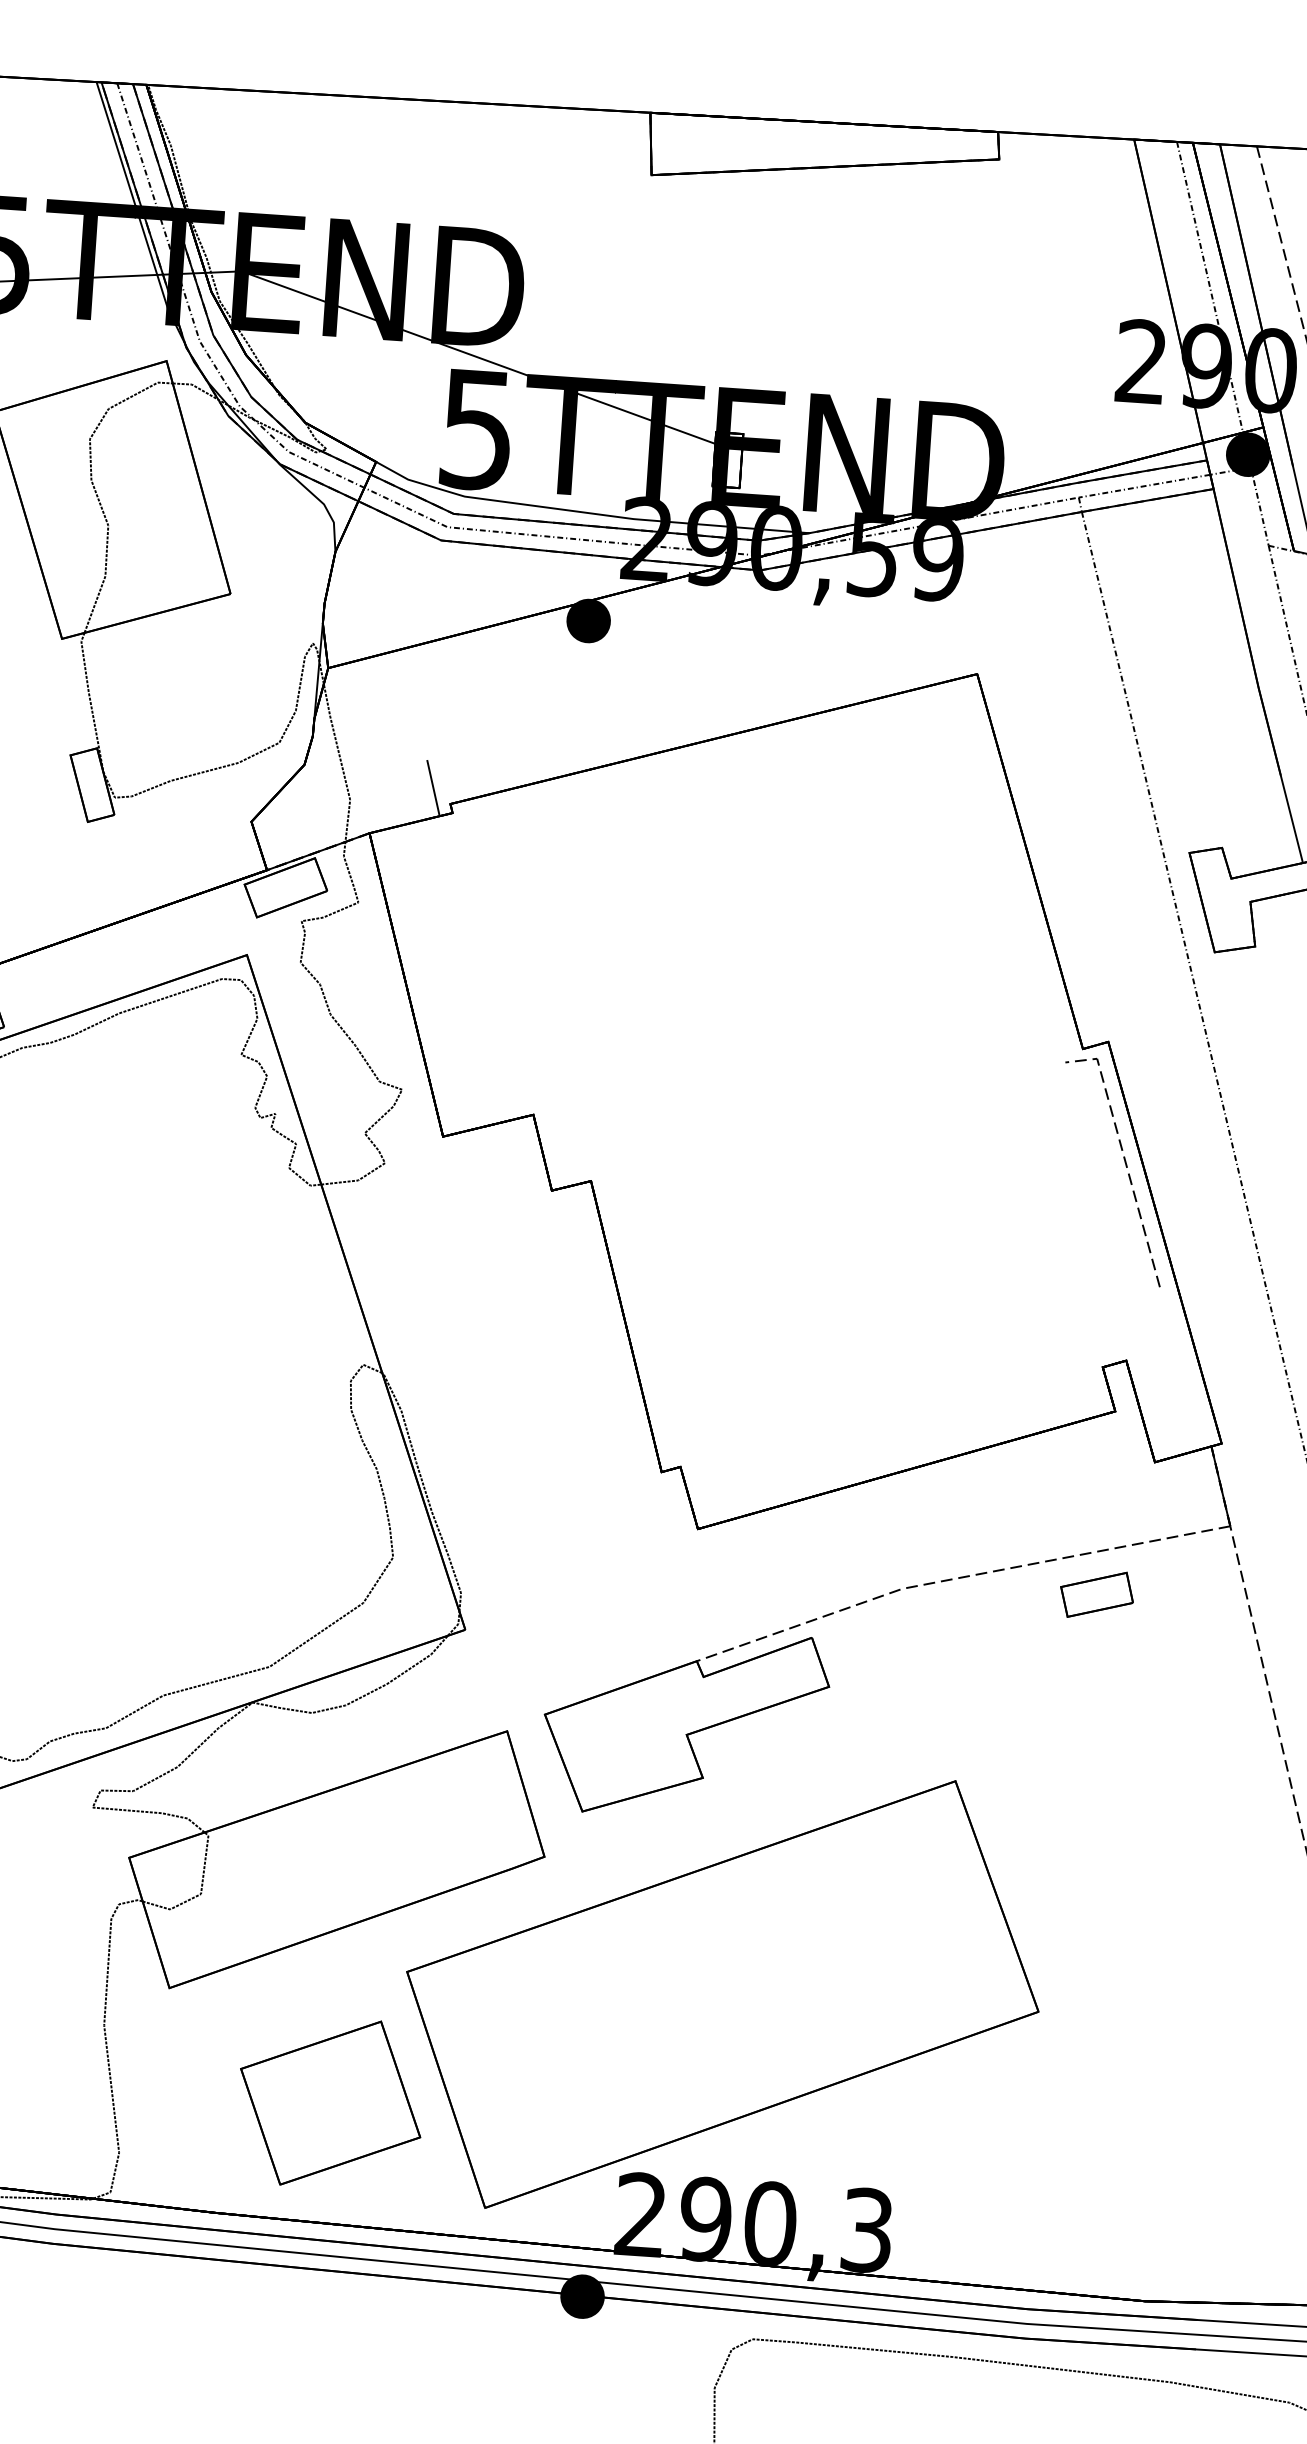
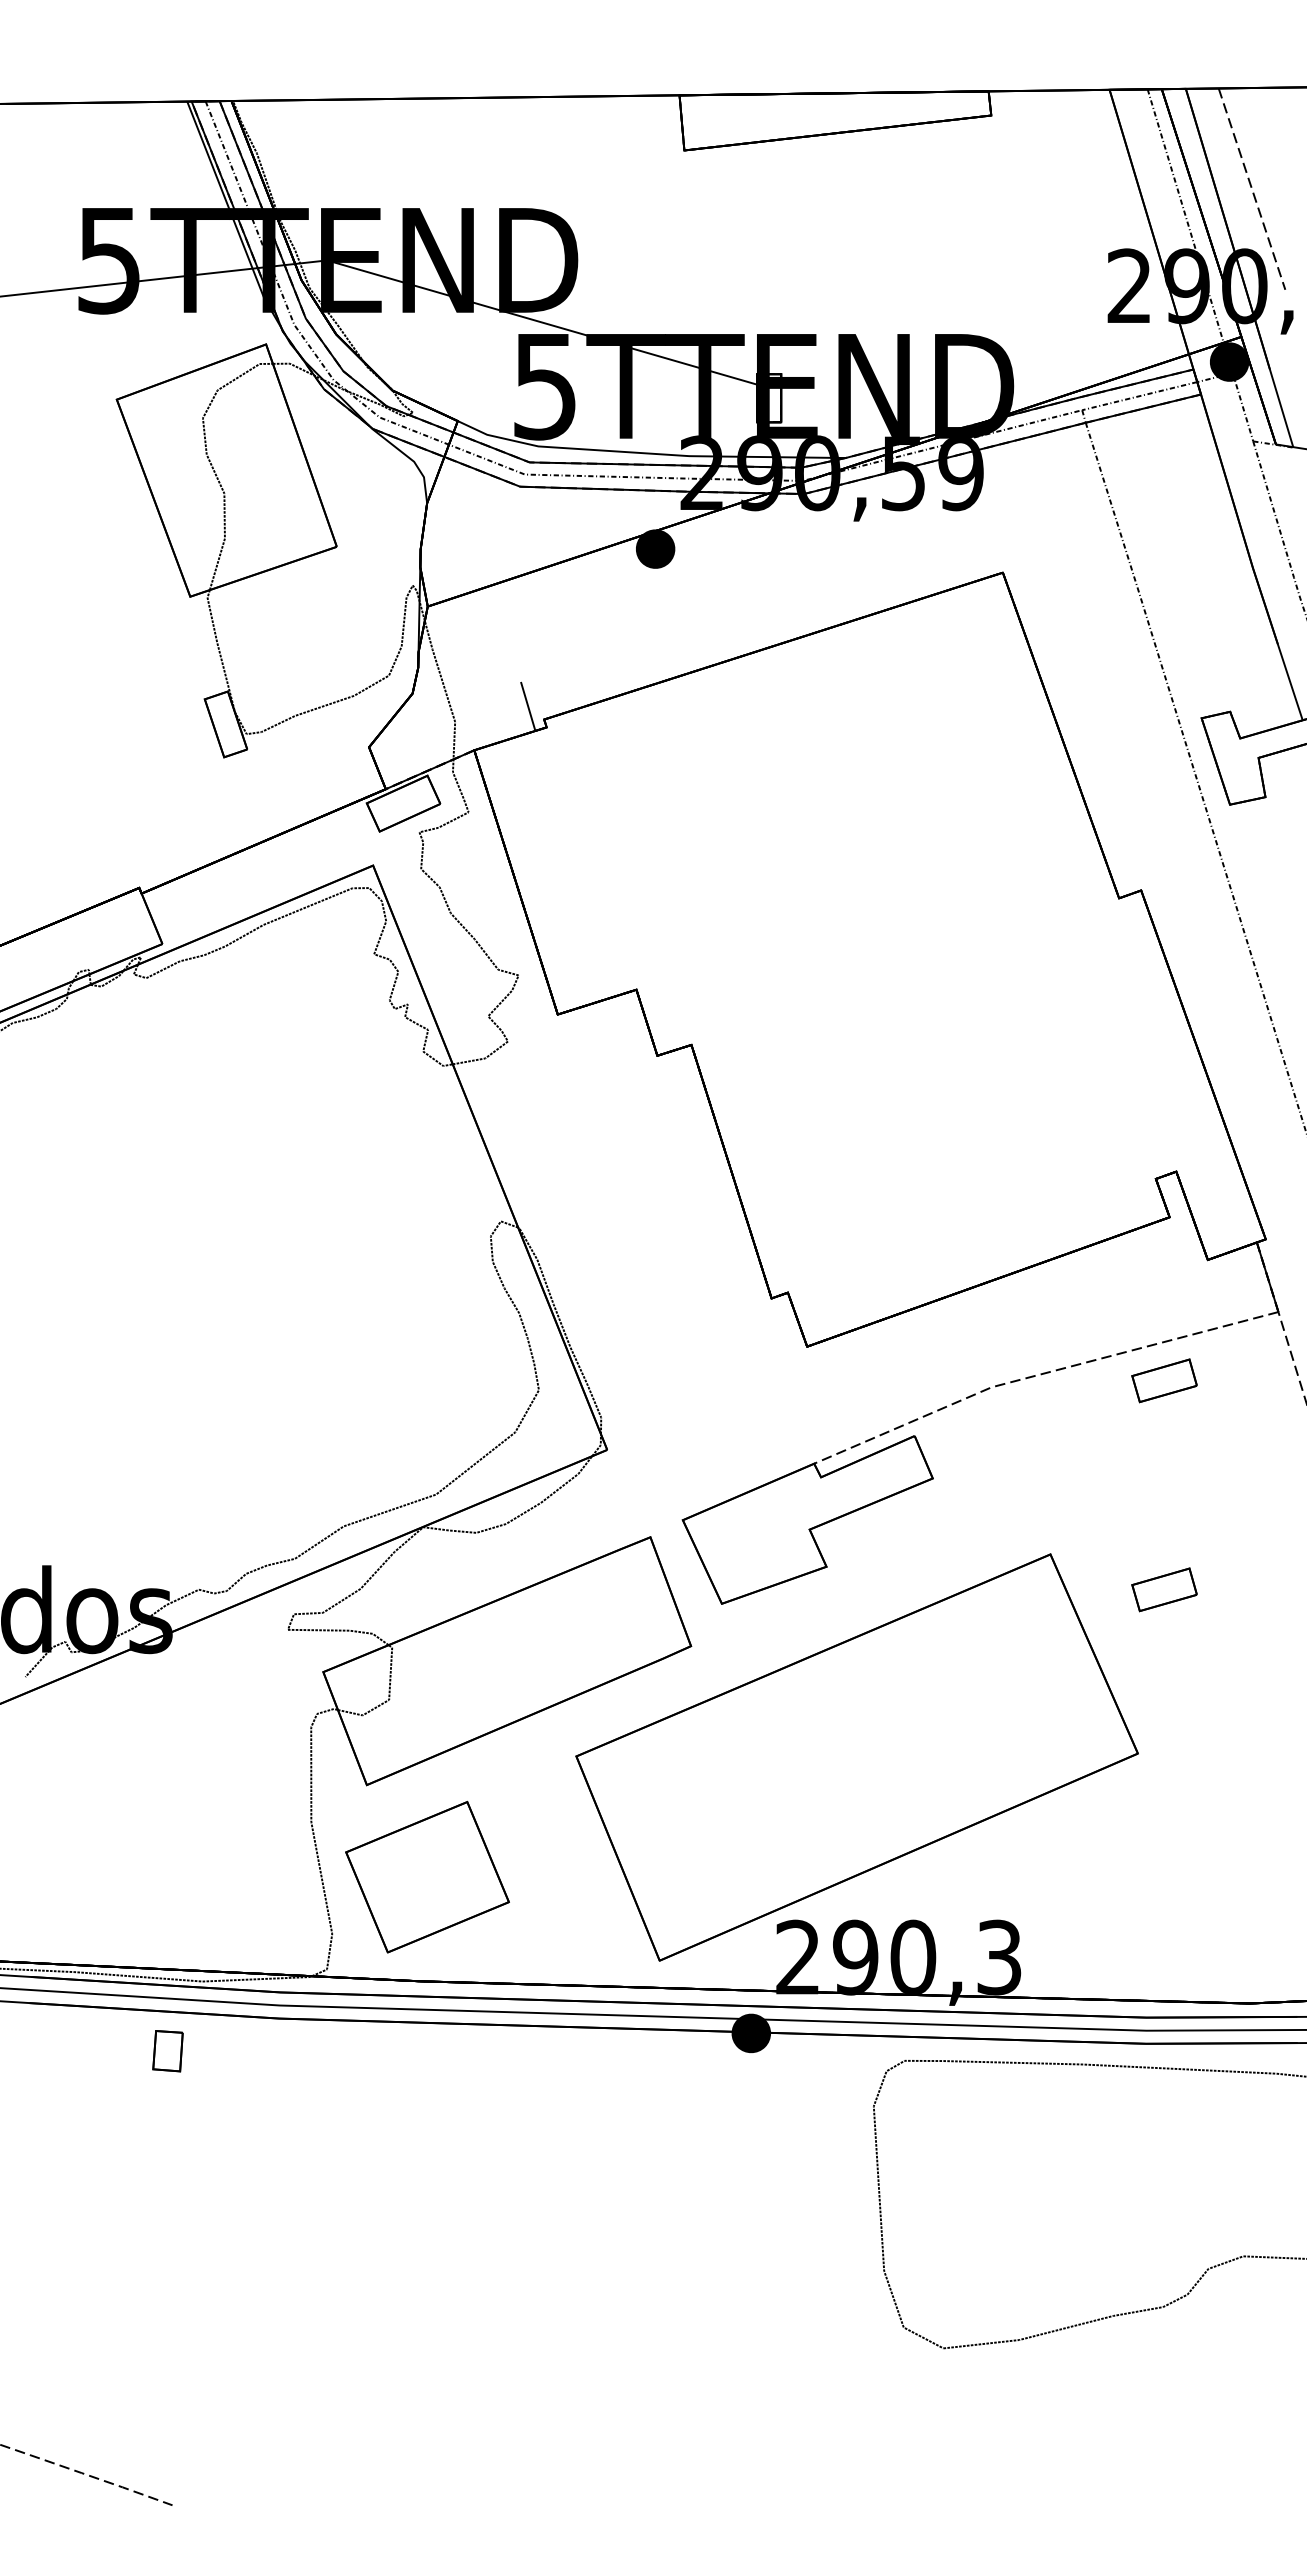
line: (1125, 1165) -> (1163, 998), removed
part: (1080, 1829) -> (1164, 1589), added
part: (330, 2102) -> (427, 1876), moved

